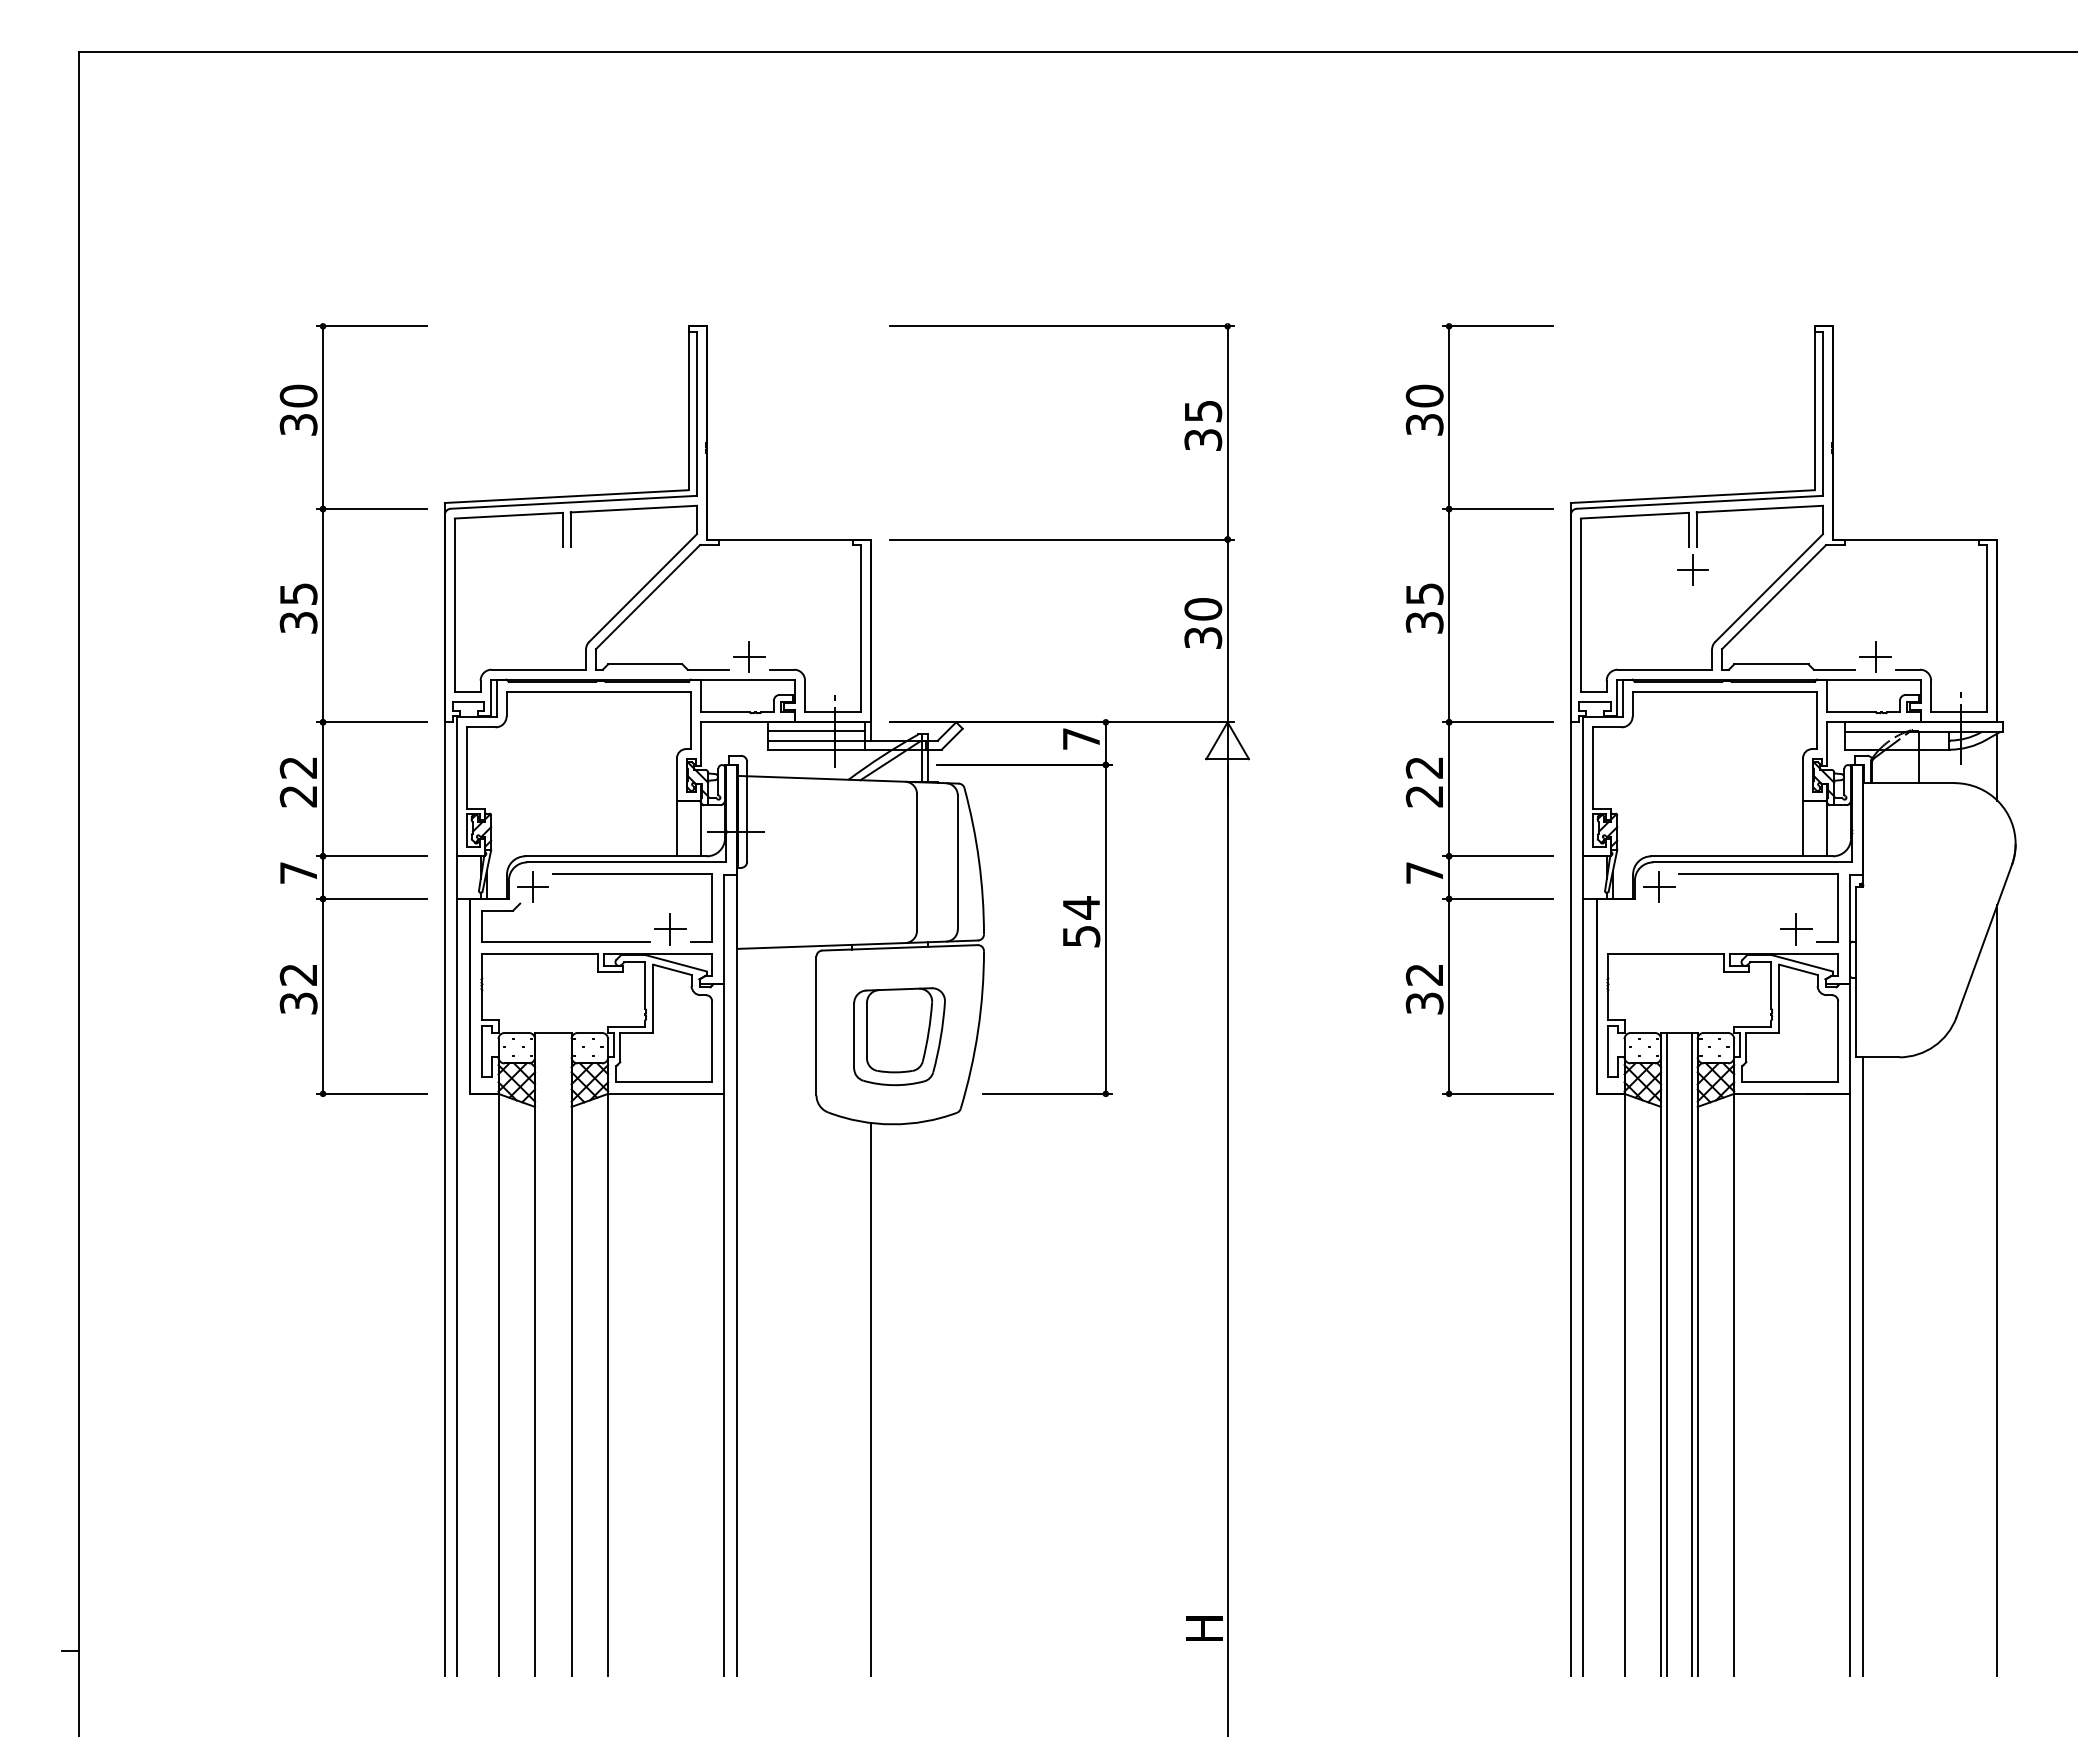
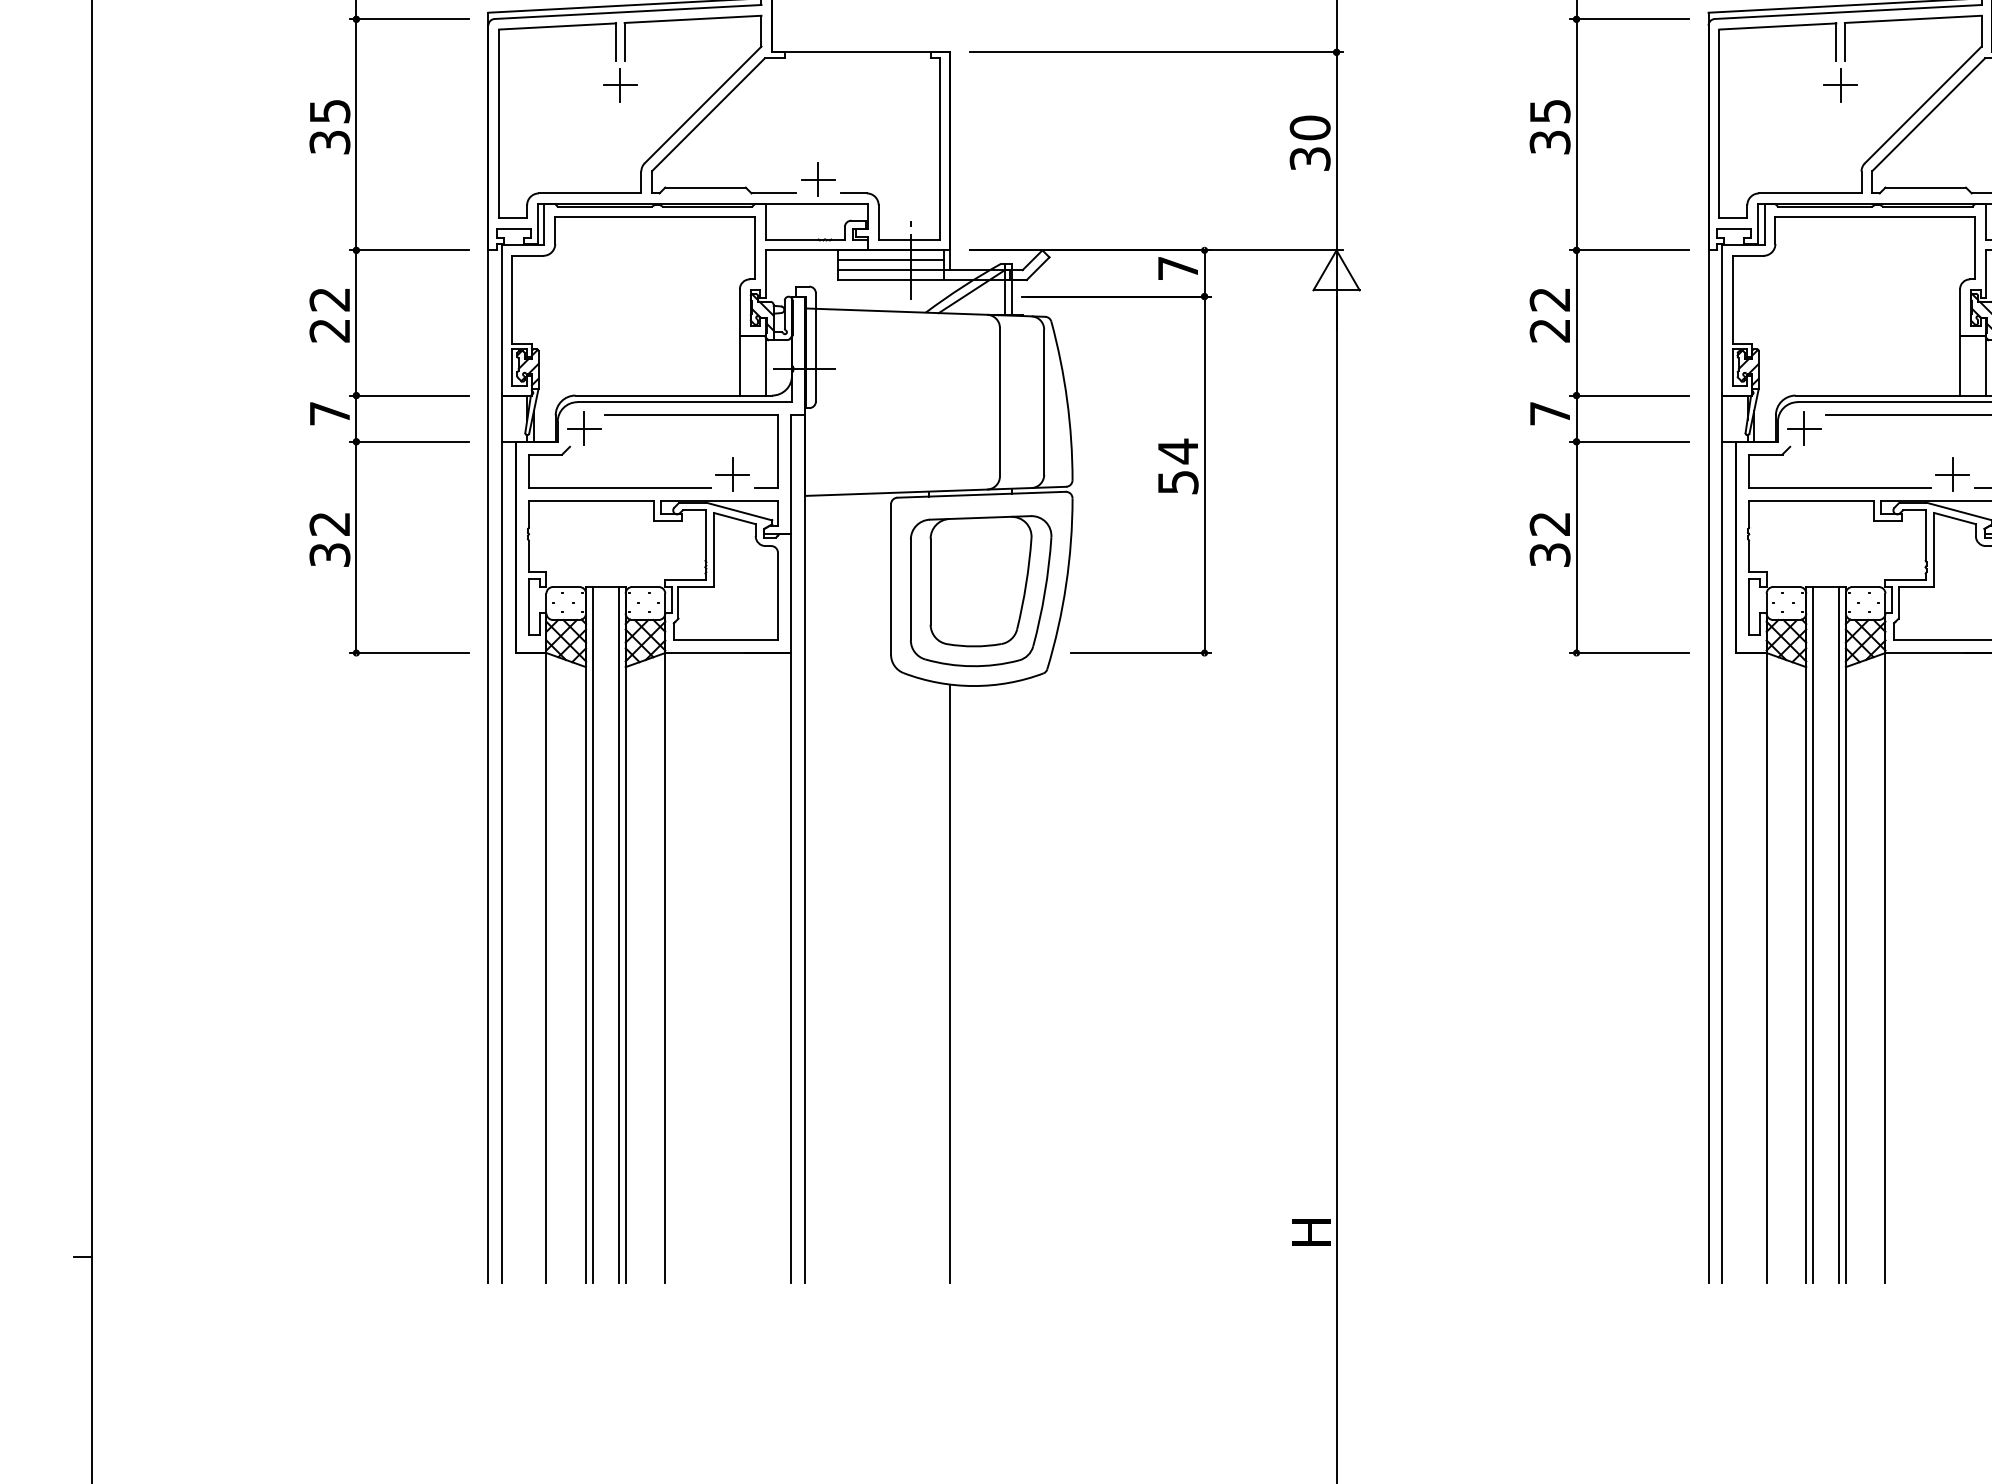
part: (566, 569) -> (620, 84), added
part: (1691, 941) -> (1839, 487), added
part: (899, 1036) -> (980, 590), size x1.43
line: (541, 1353) -> (593, 934), added
line: (565, 1353) -> (619, 934), added

